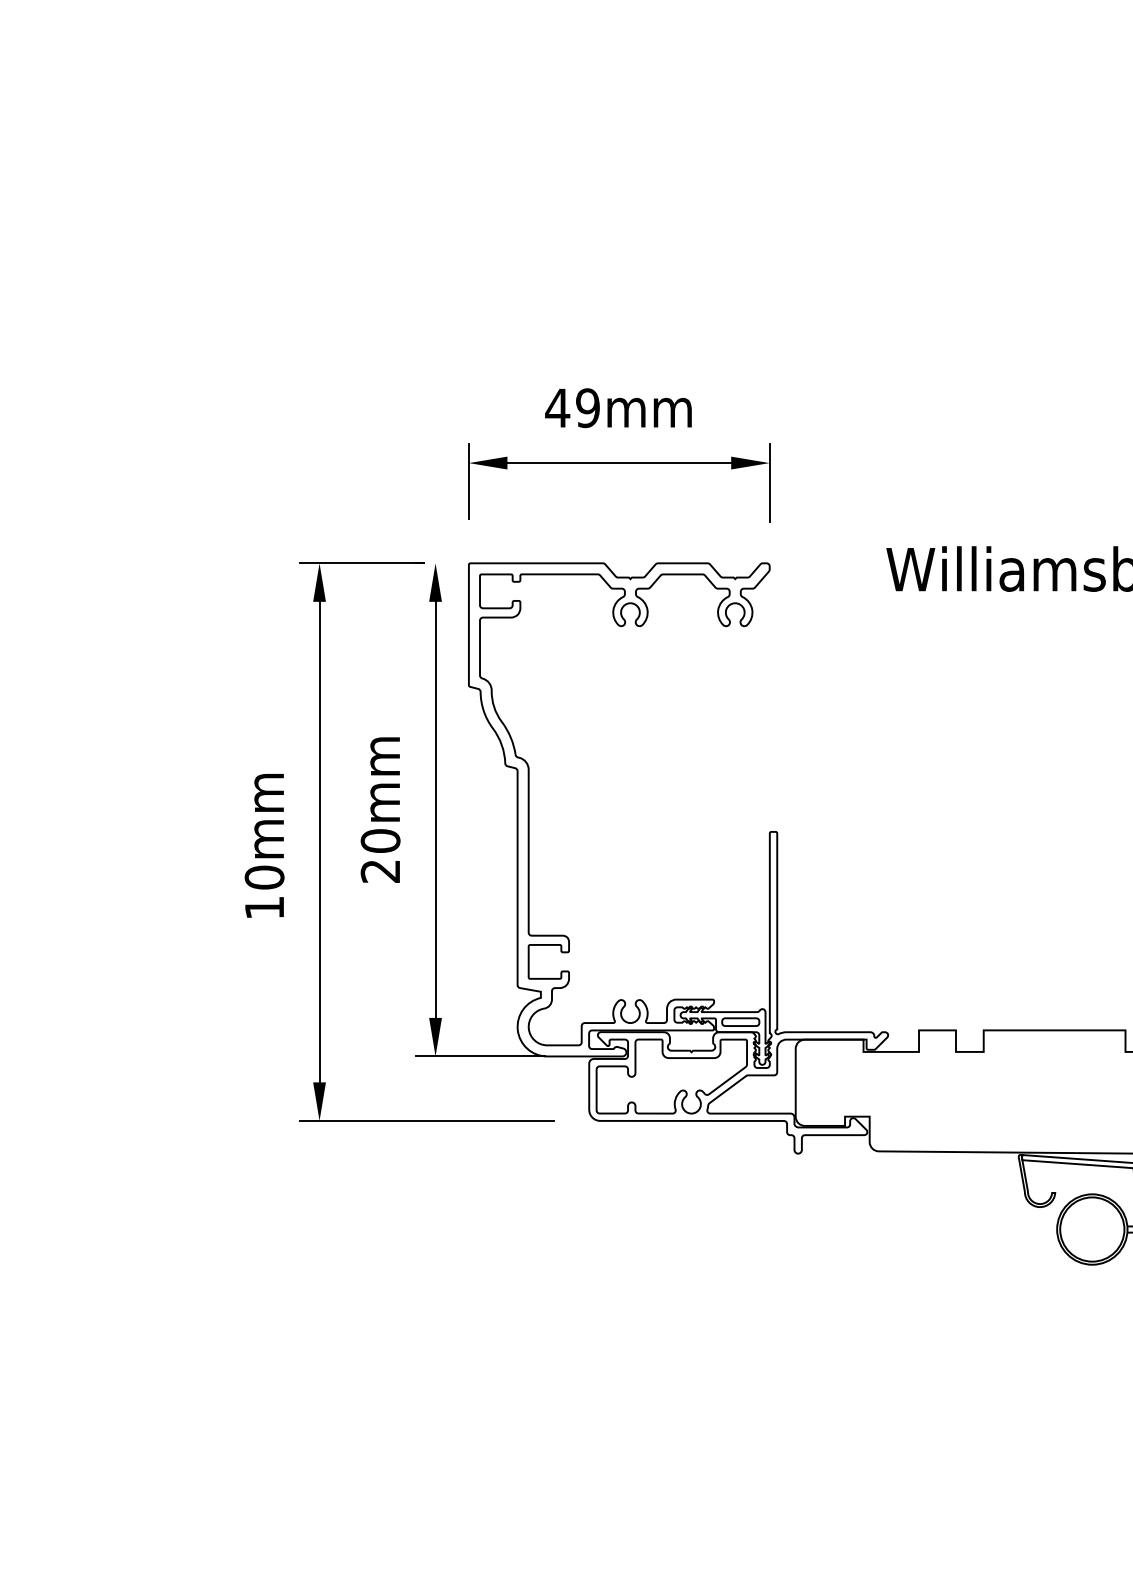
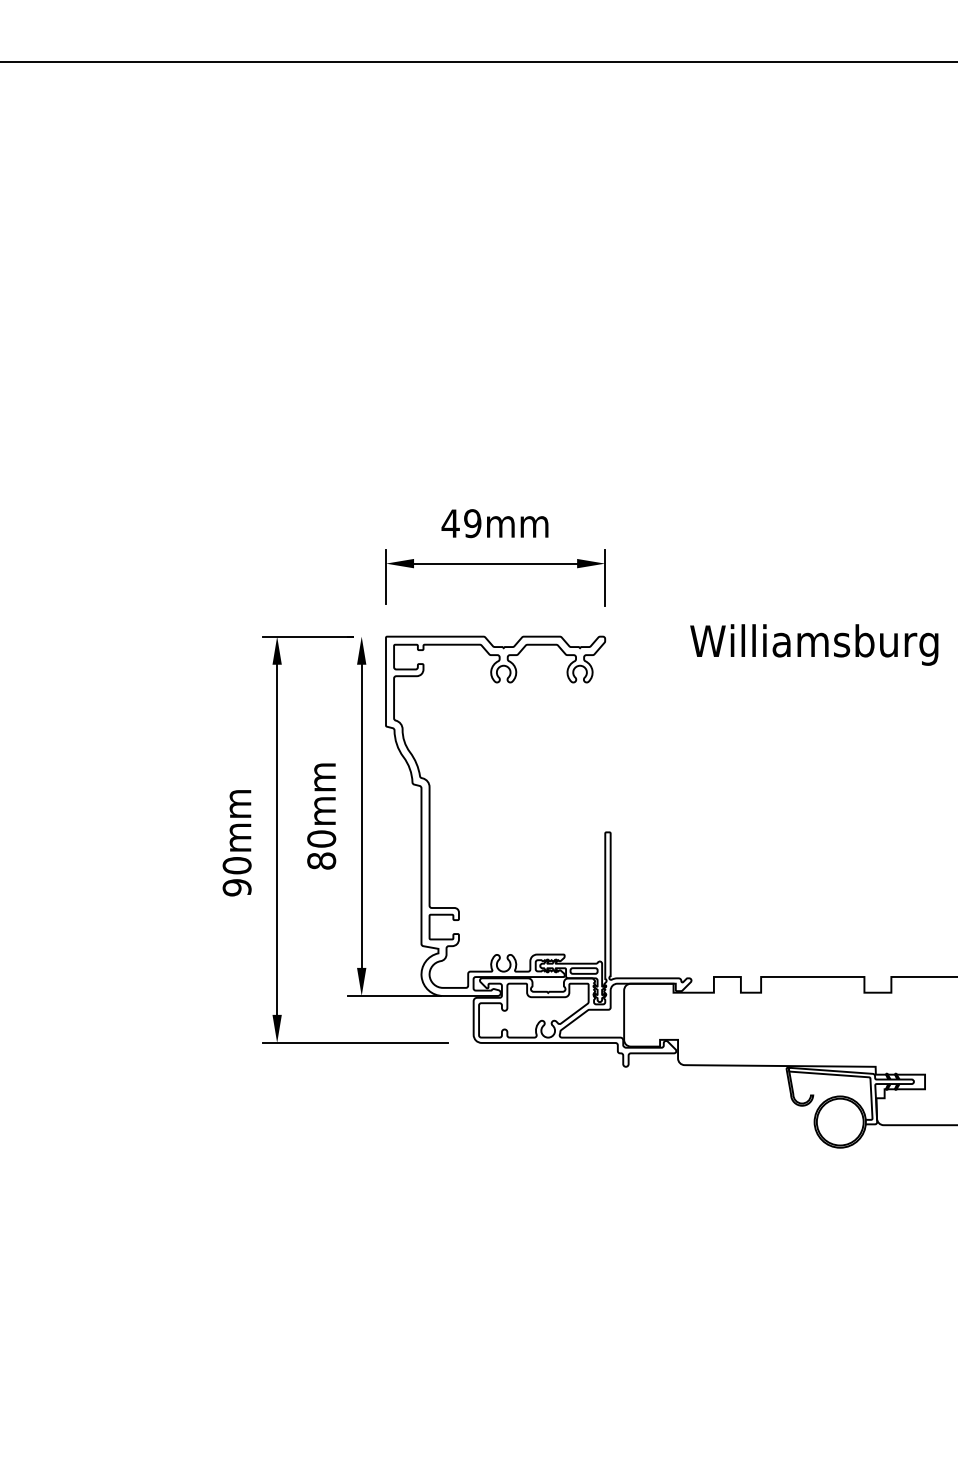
text: (380, 870) -> (321, 860), 20mm -> 80mm
text: (263, 907) -> (236, 887), 10mm -> 90mm

